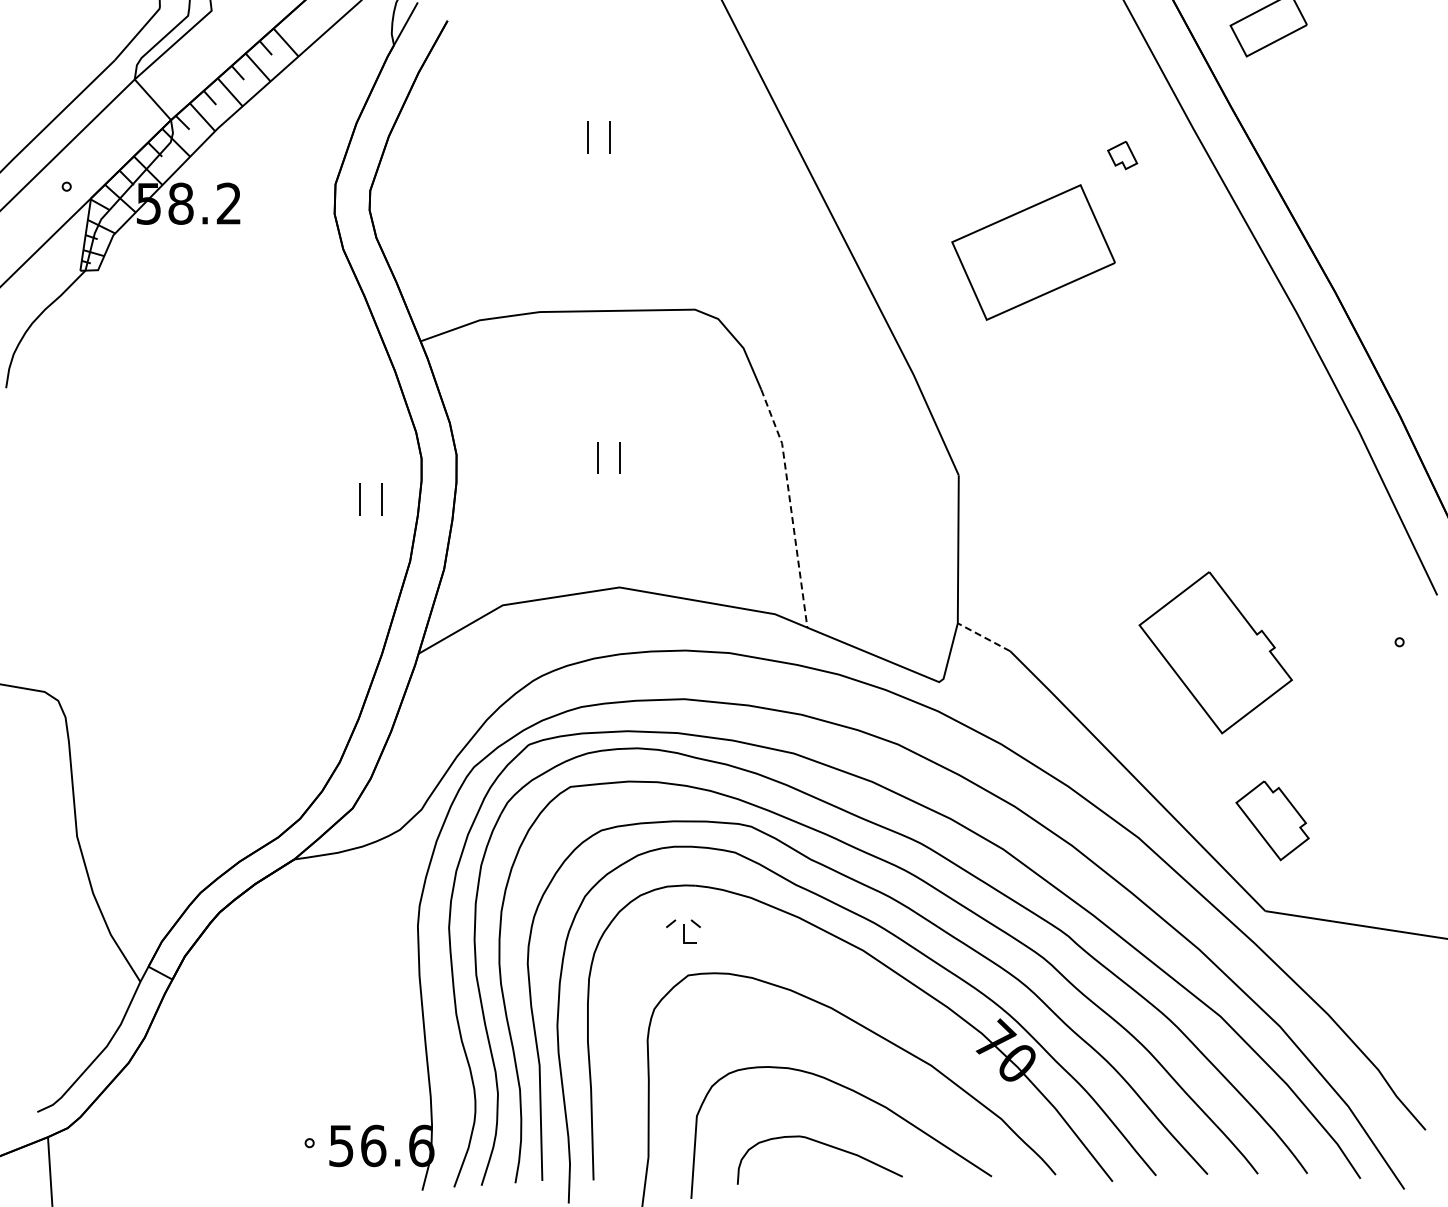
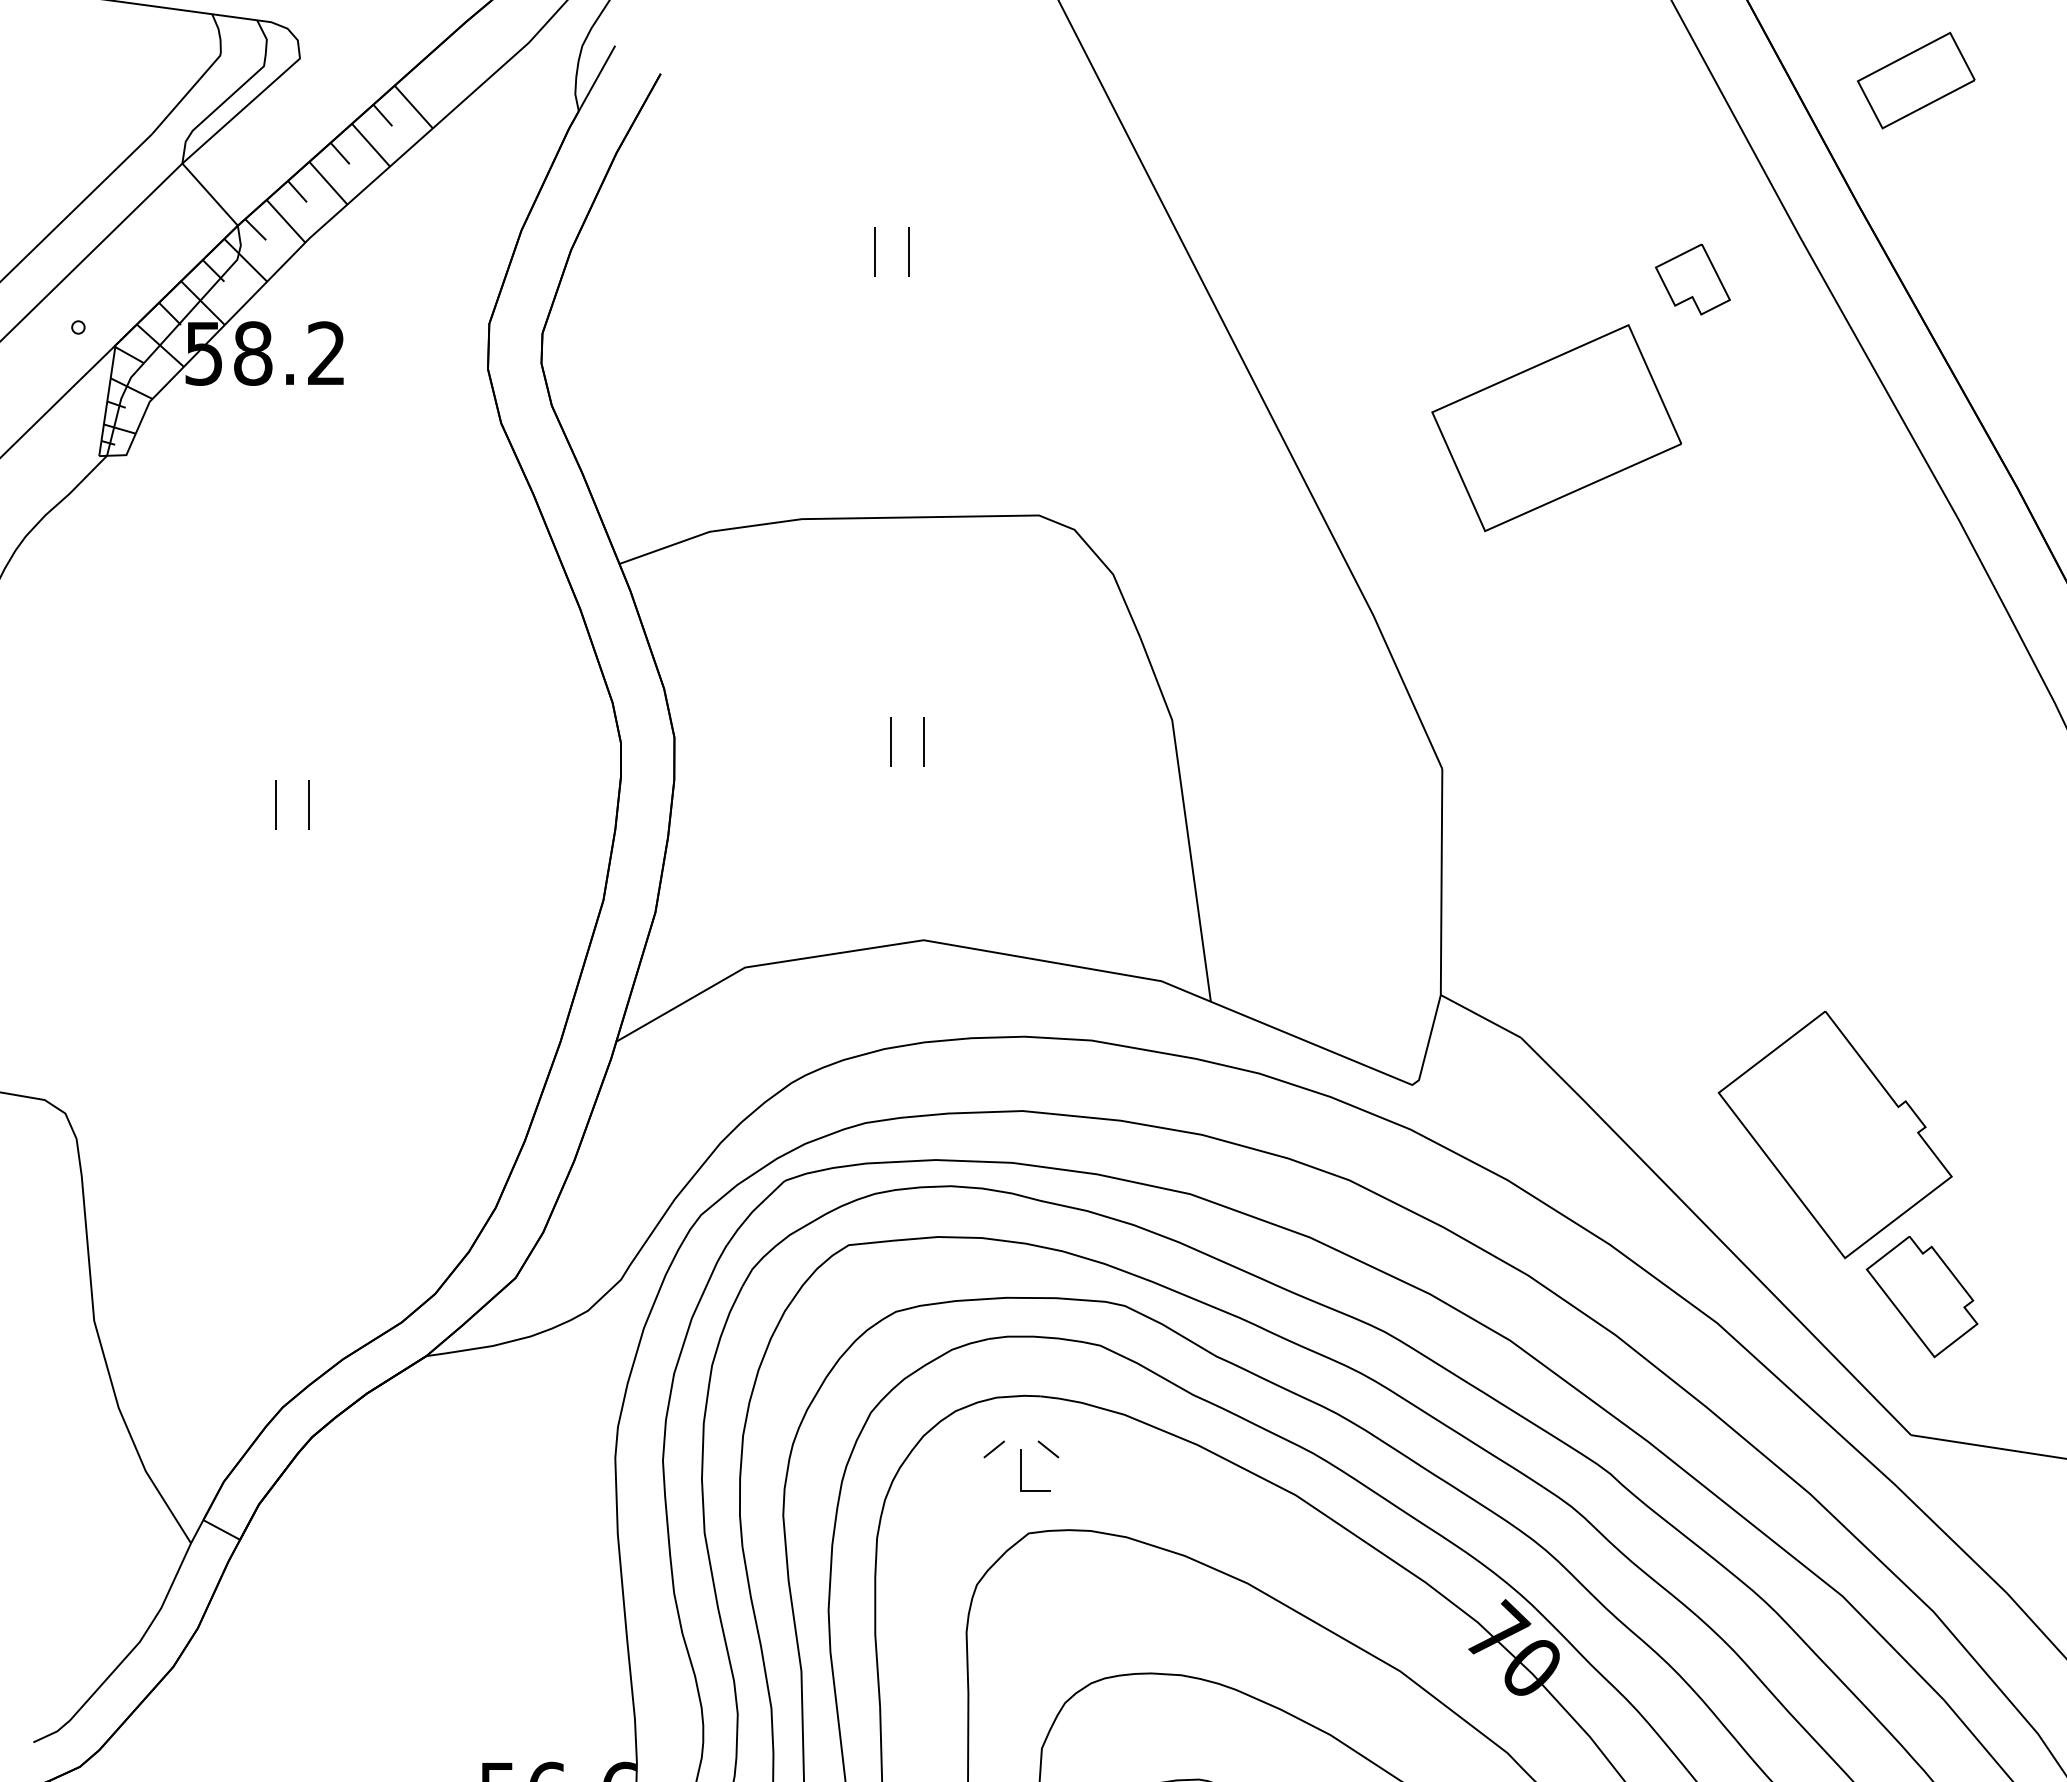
part: (1122, 155) -> (1692, 279), size x1.67
part: (360, 499) -> (276, 805), moved
line: (790, 506) -> (1185, 816), dashed -> solid
line: (984, 637) -> (1481, 1016), dashed -> solid
part: (1215, 652) -> (1834, 1134), moved
part: (683, 931) -> (1021, 1466), size x1.43

